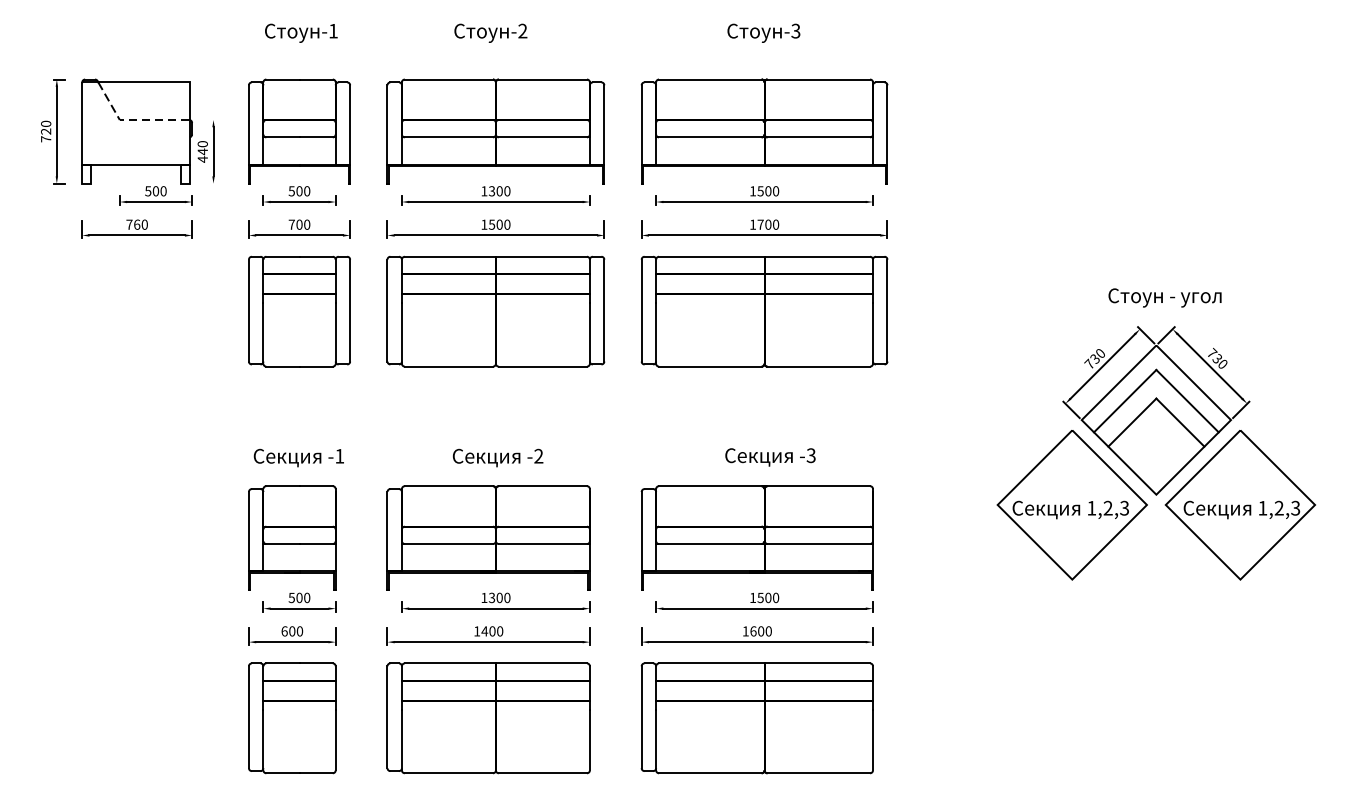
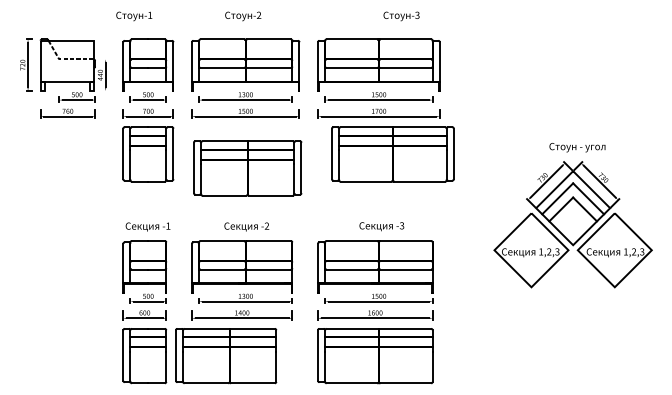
text: (301, 33) -> (134, 16), moved
text: (763, 33) -> (401, 16), moved
part: (495, 311) -> (247, 168), moved
part: (763, 311) -> (392, 154), moved
part: (489, 719) -> (226, 356), moved

